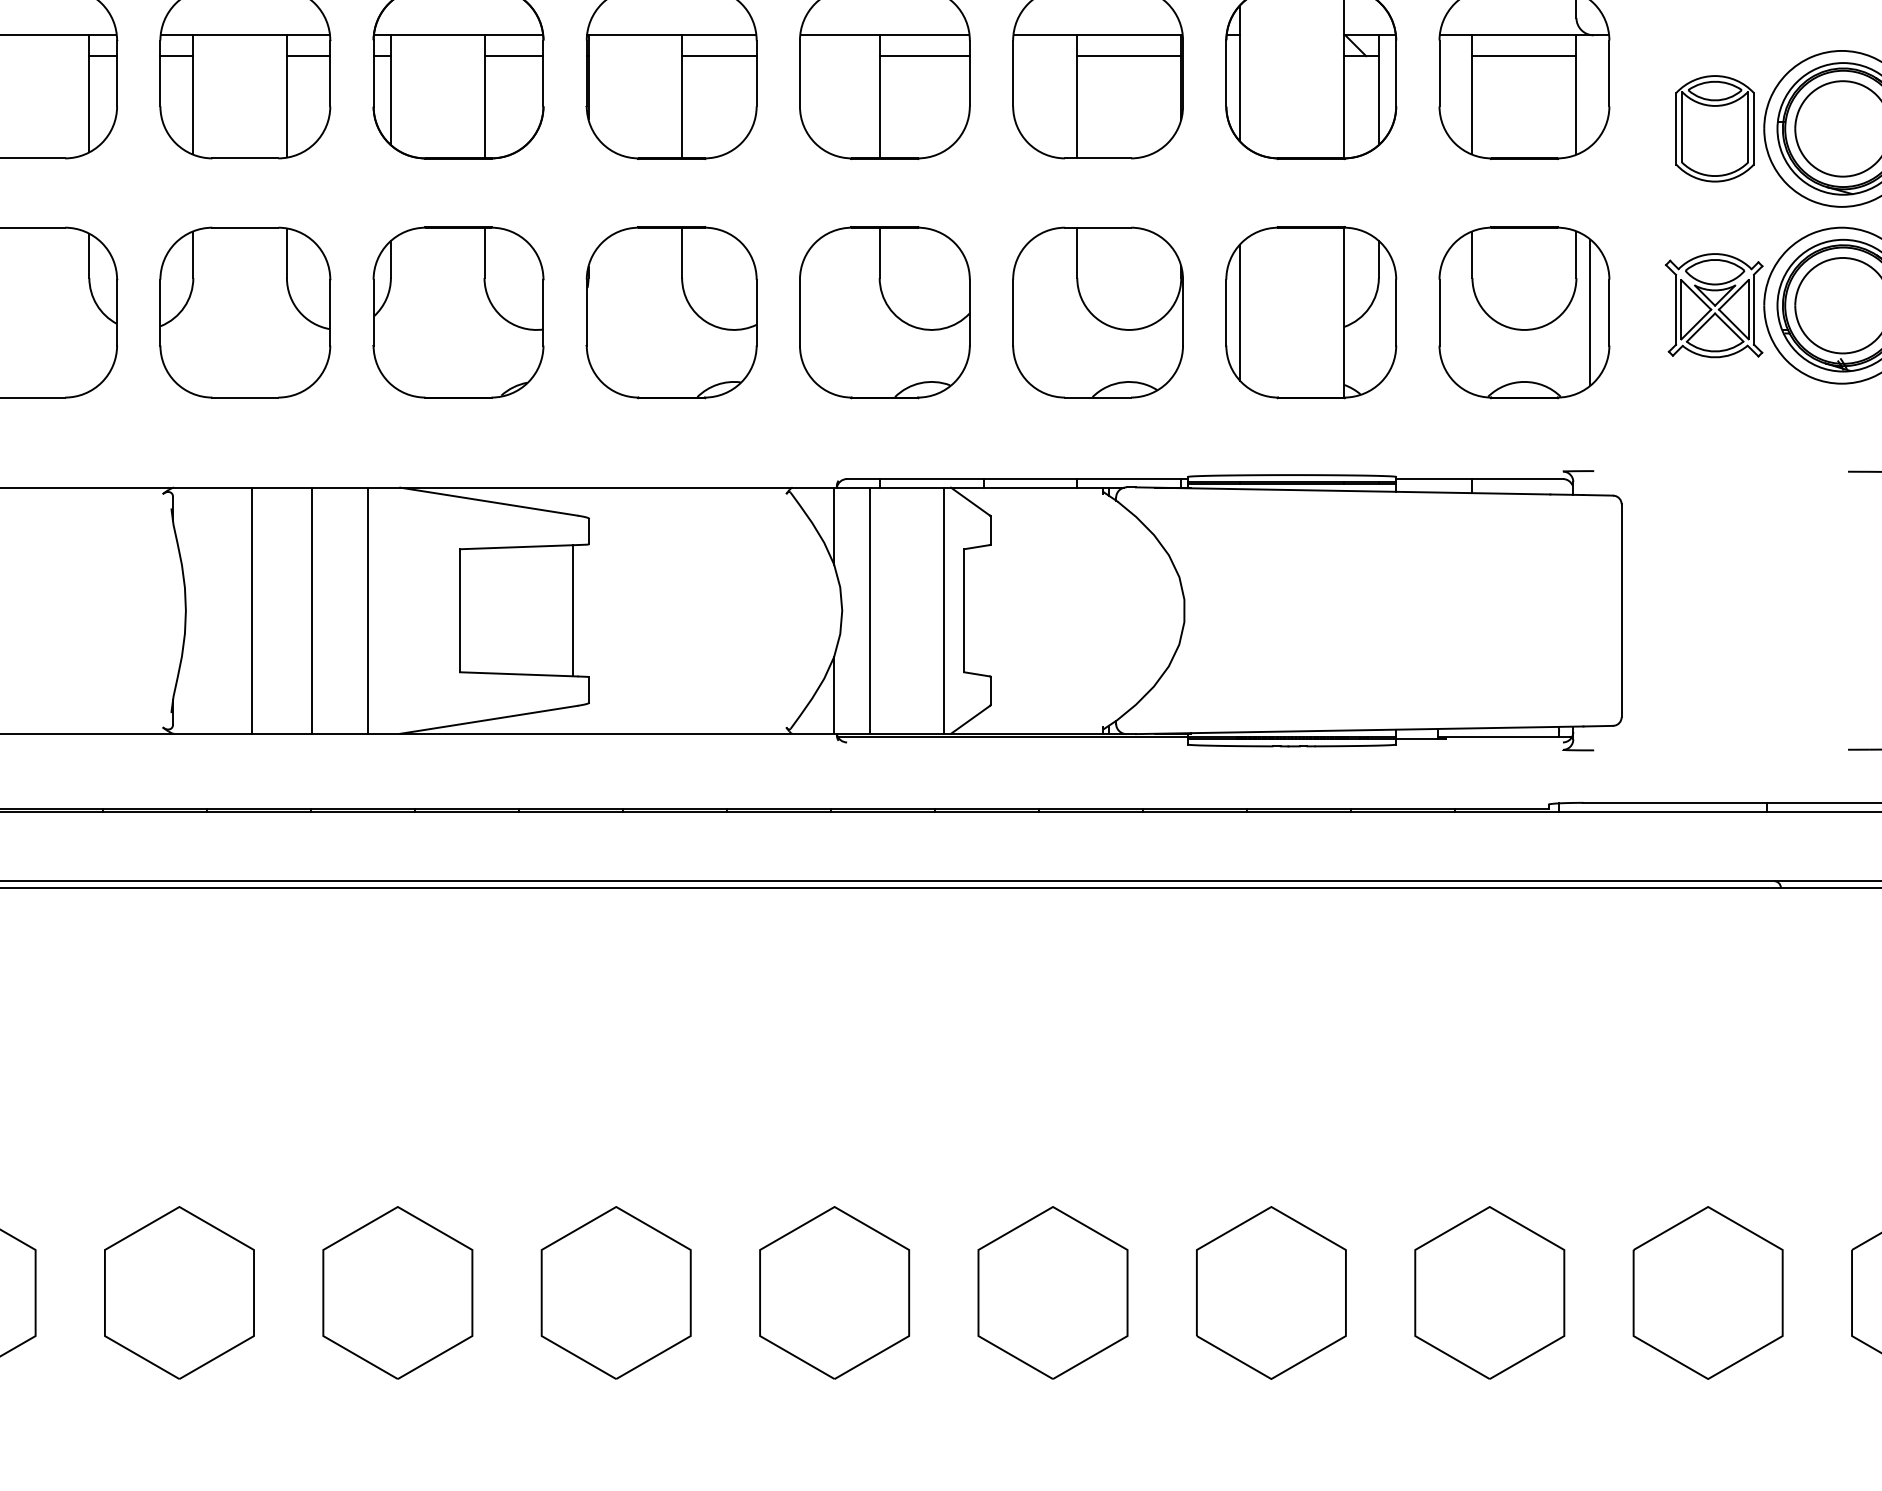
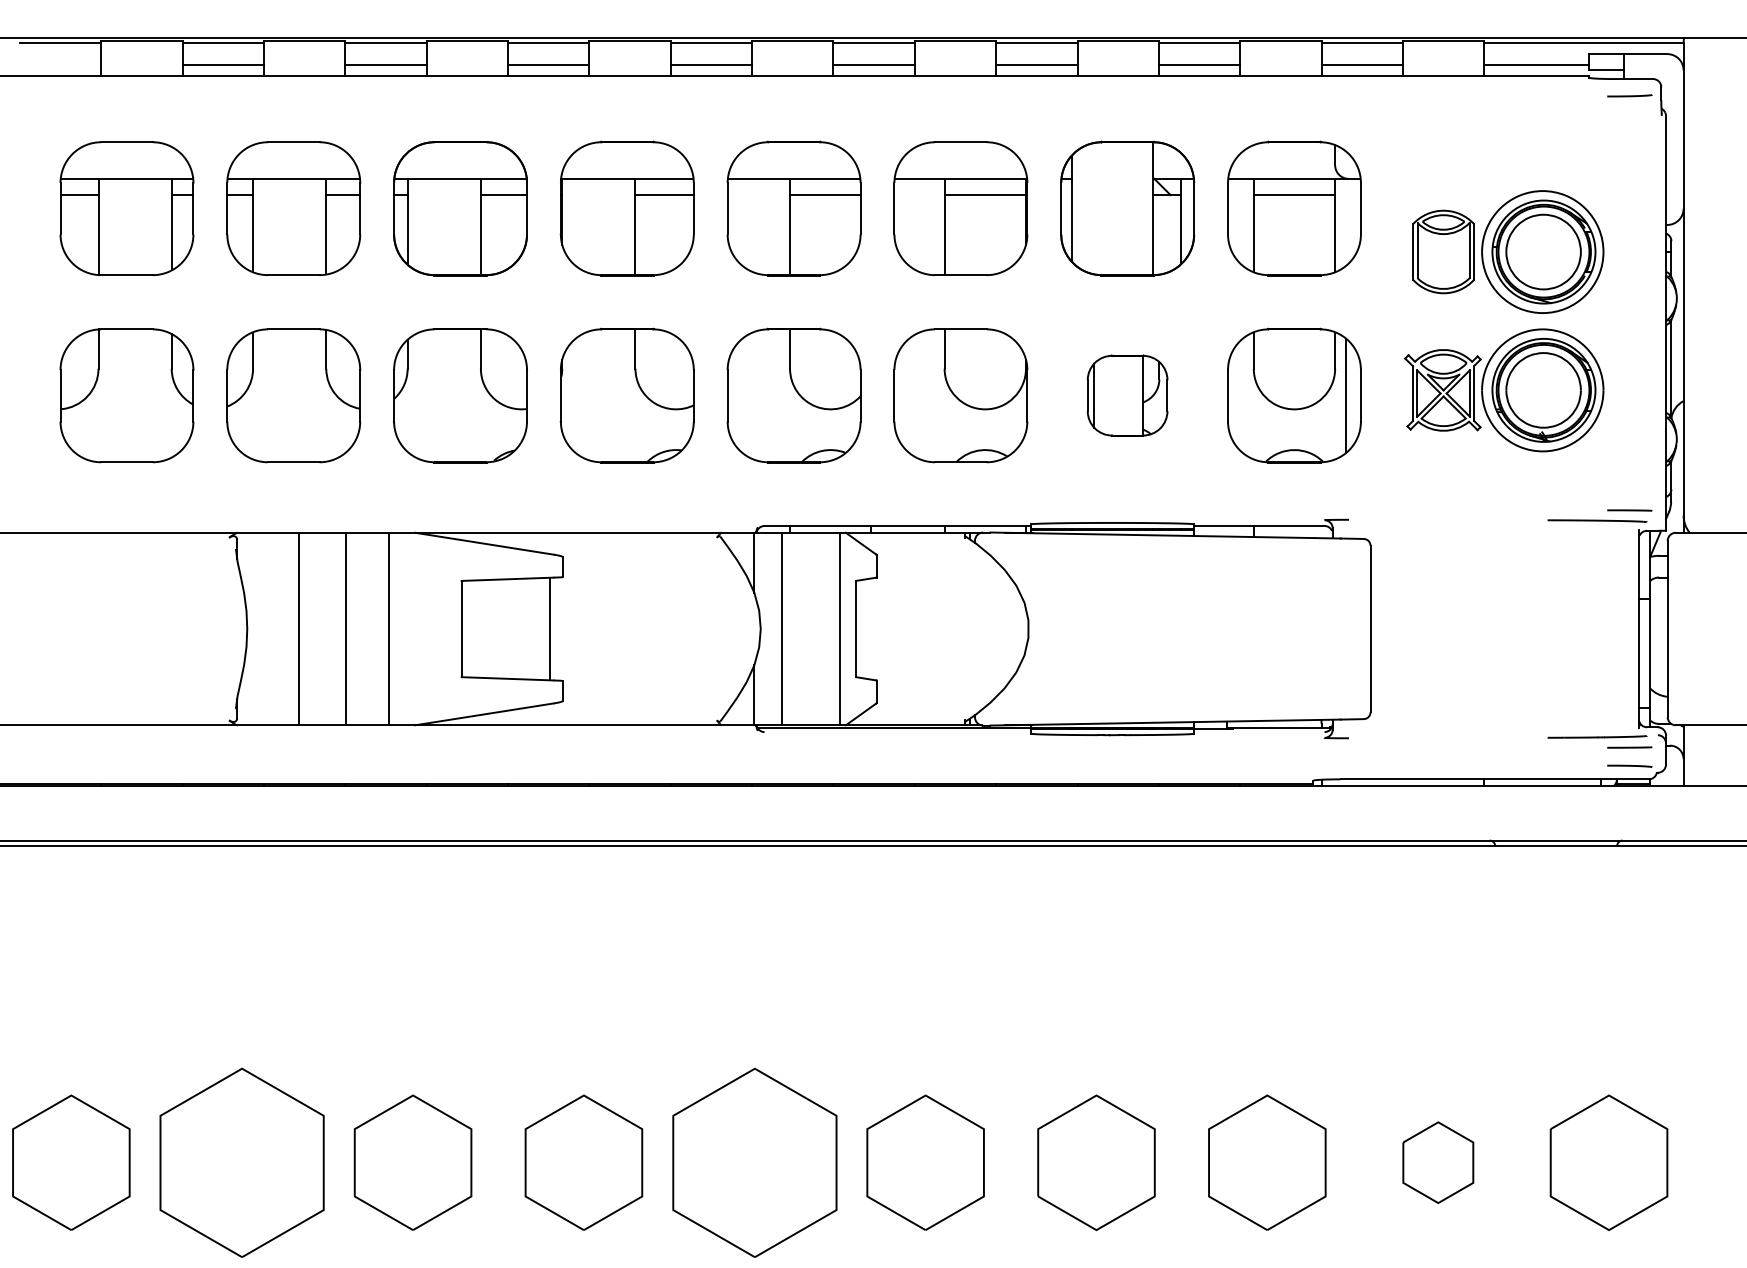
part: (1311, 312) -> (1127, 395), size x0.6
part: (179, 1292) -> (242, 1162), size x1.4
part: (834, 1292) -> (754, 1162), size x1.4
part: (1708, 1292) -> (1438, 1162), size x0.6

